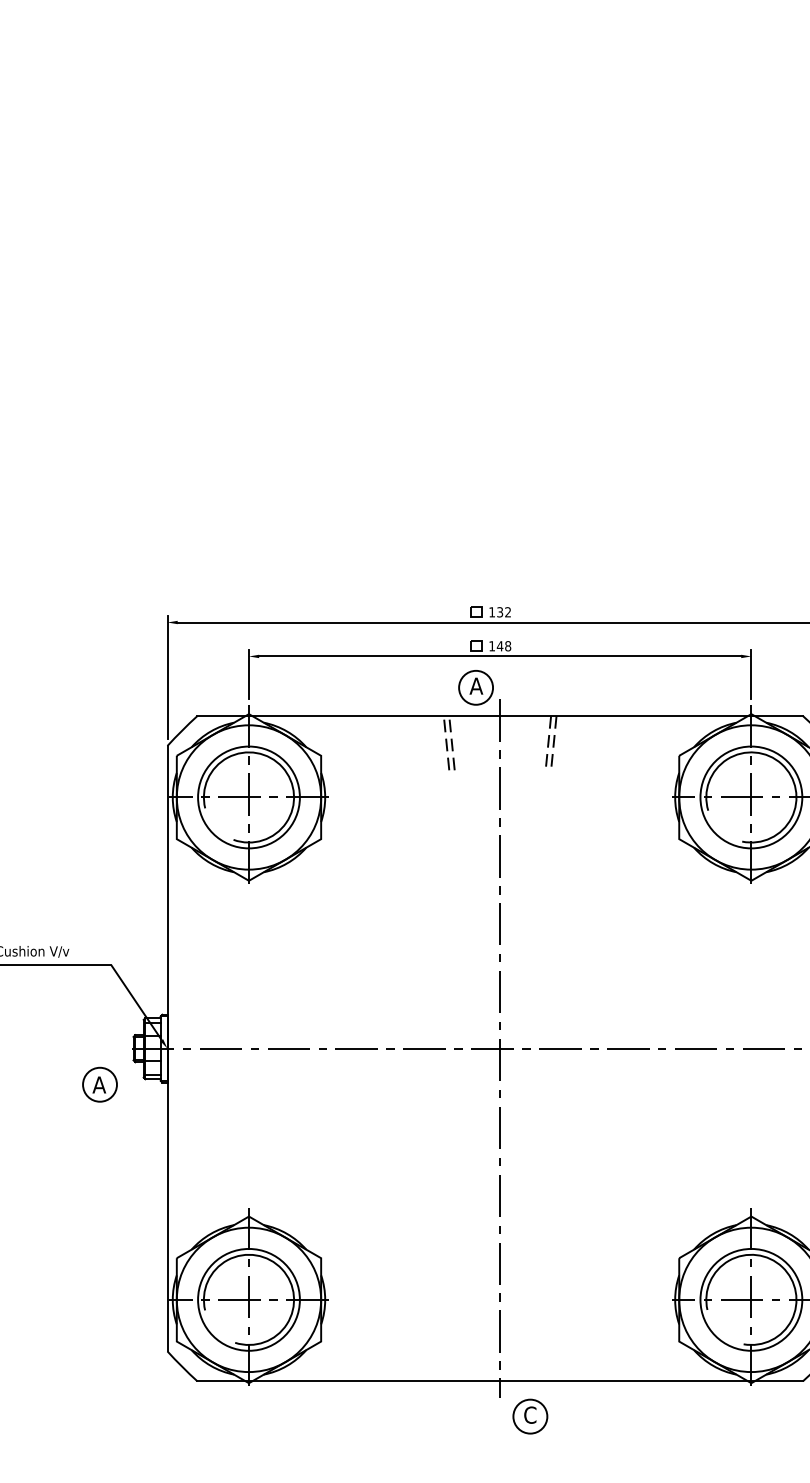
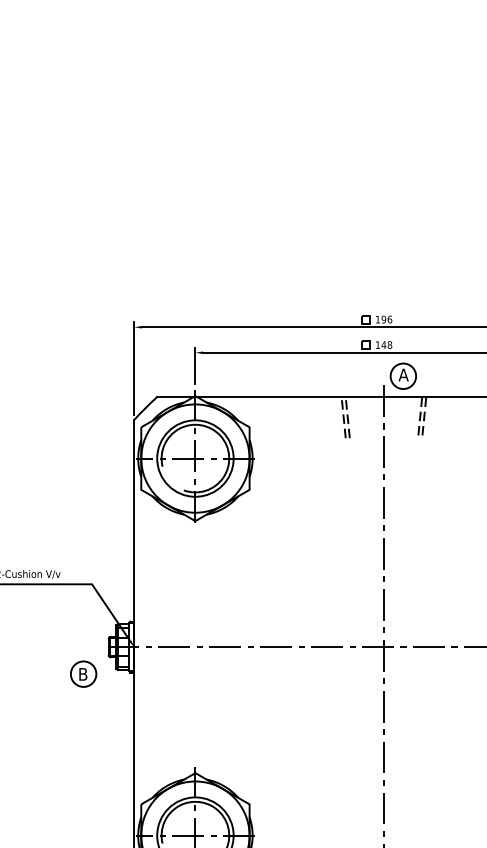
text: (504, 612) -> (387, 319), 132 -> 196
part: (475, 687) -> (402, 376), moved
text: (99, 1084) -> (83, 673), A -> B

